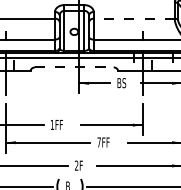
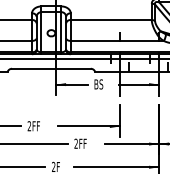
line: (133, 18) -> (110, 19), dashed -> solid
line: (74, 67) -> (51, 68), dashed -> solid
text: (51, 124) -> (28, 125), 1FF -> 2FF
text: (98, 142) -> (75, 143), 7FF -> 2FF

